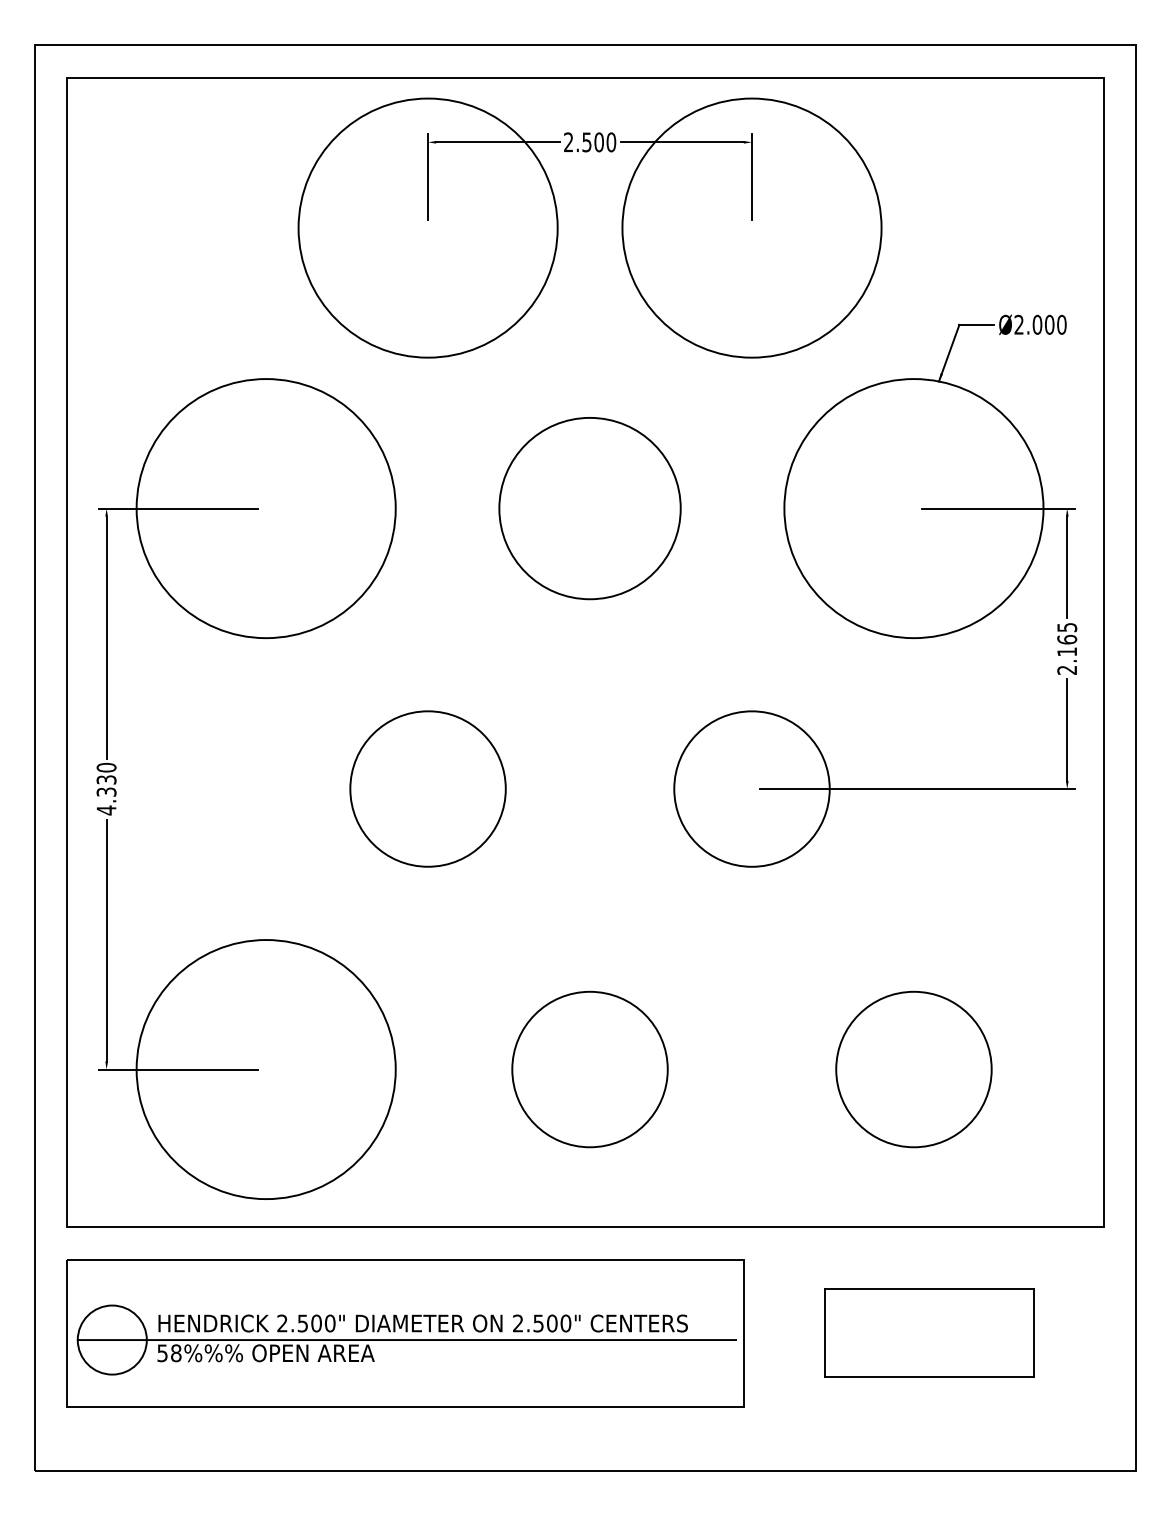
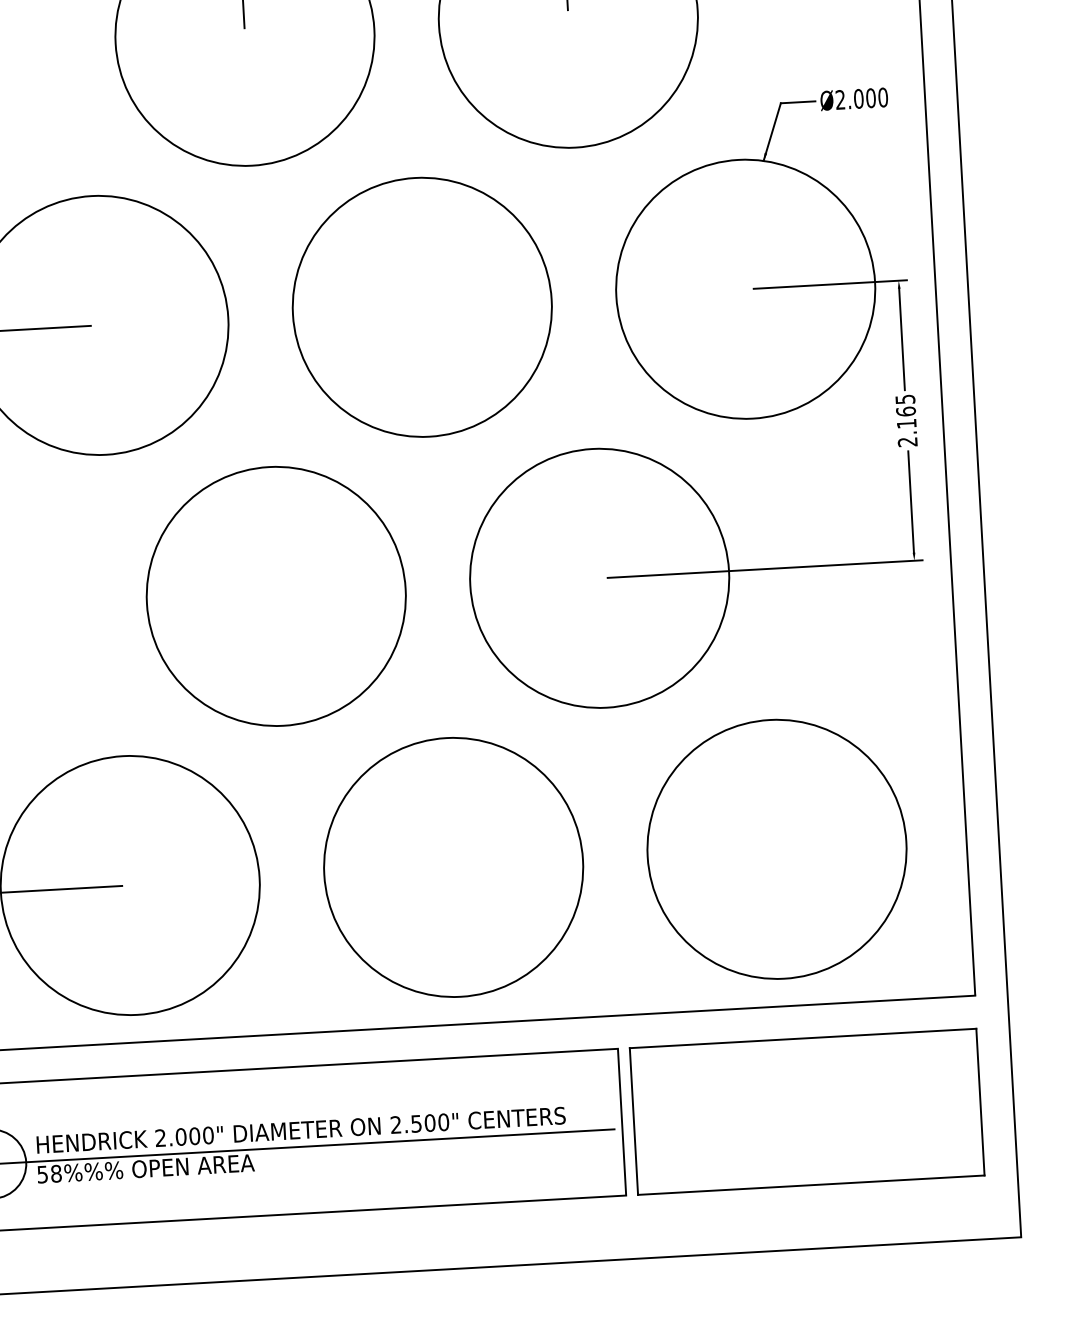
circle: (589, 508) -> (421, 307), size x1.43
circle: (427, 788) -> (275, 595), size x1.67
circle: (751, 788) -> (599, 577), size x1.67
circle: (589, 1069) -> (453, 867), size x1.67
circle: (913, 1069) -> (776, 849), size x1.67
text: (302, 1323) -> (180, 1137), 2.500" -> 2.000"
part: (929, 1333) -> (807, 1112), size x1.67

